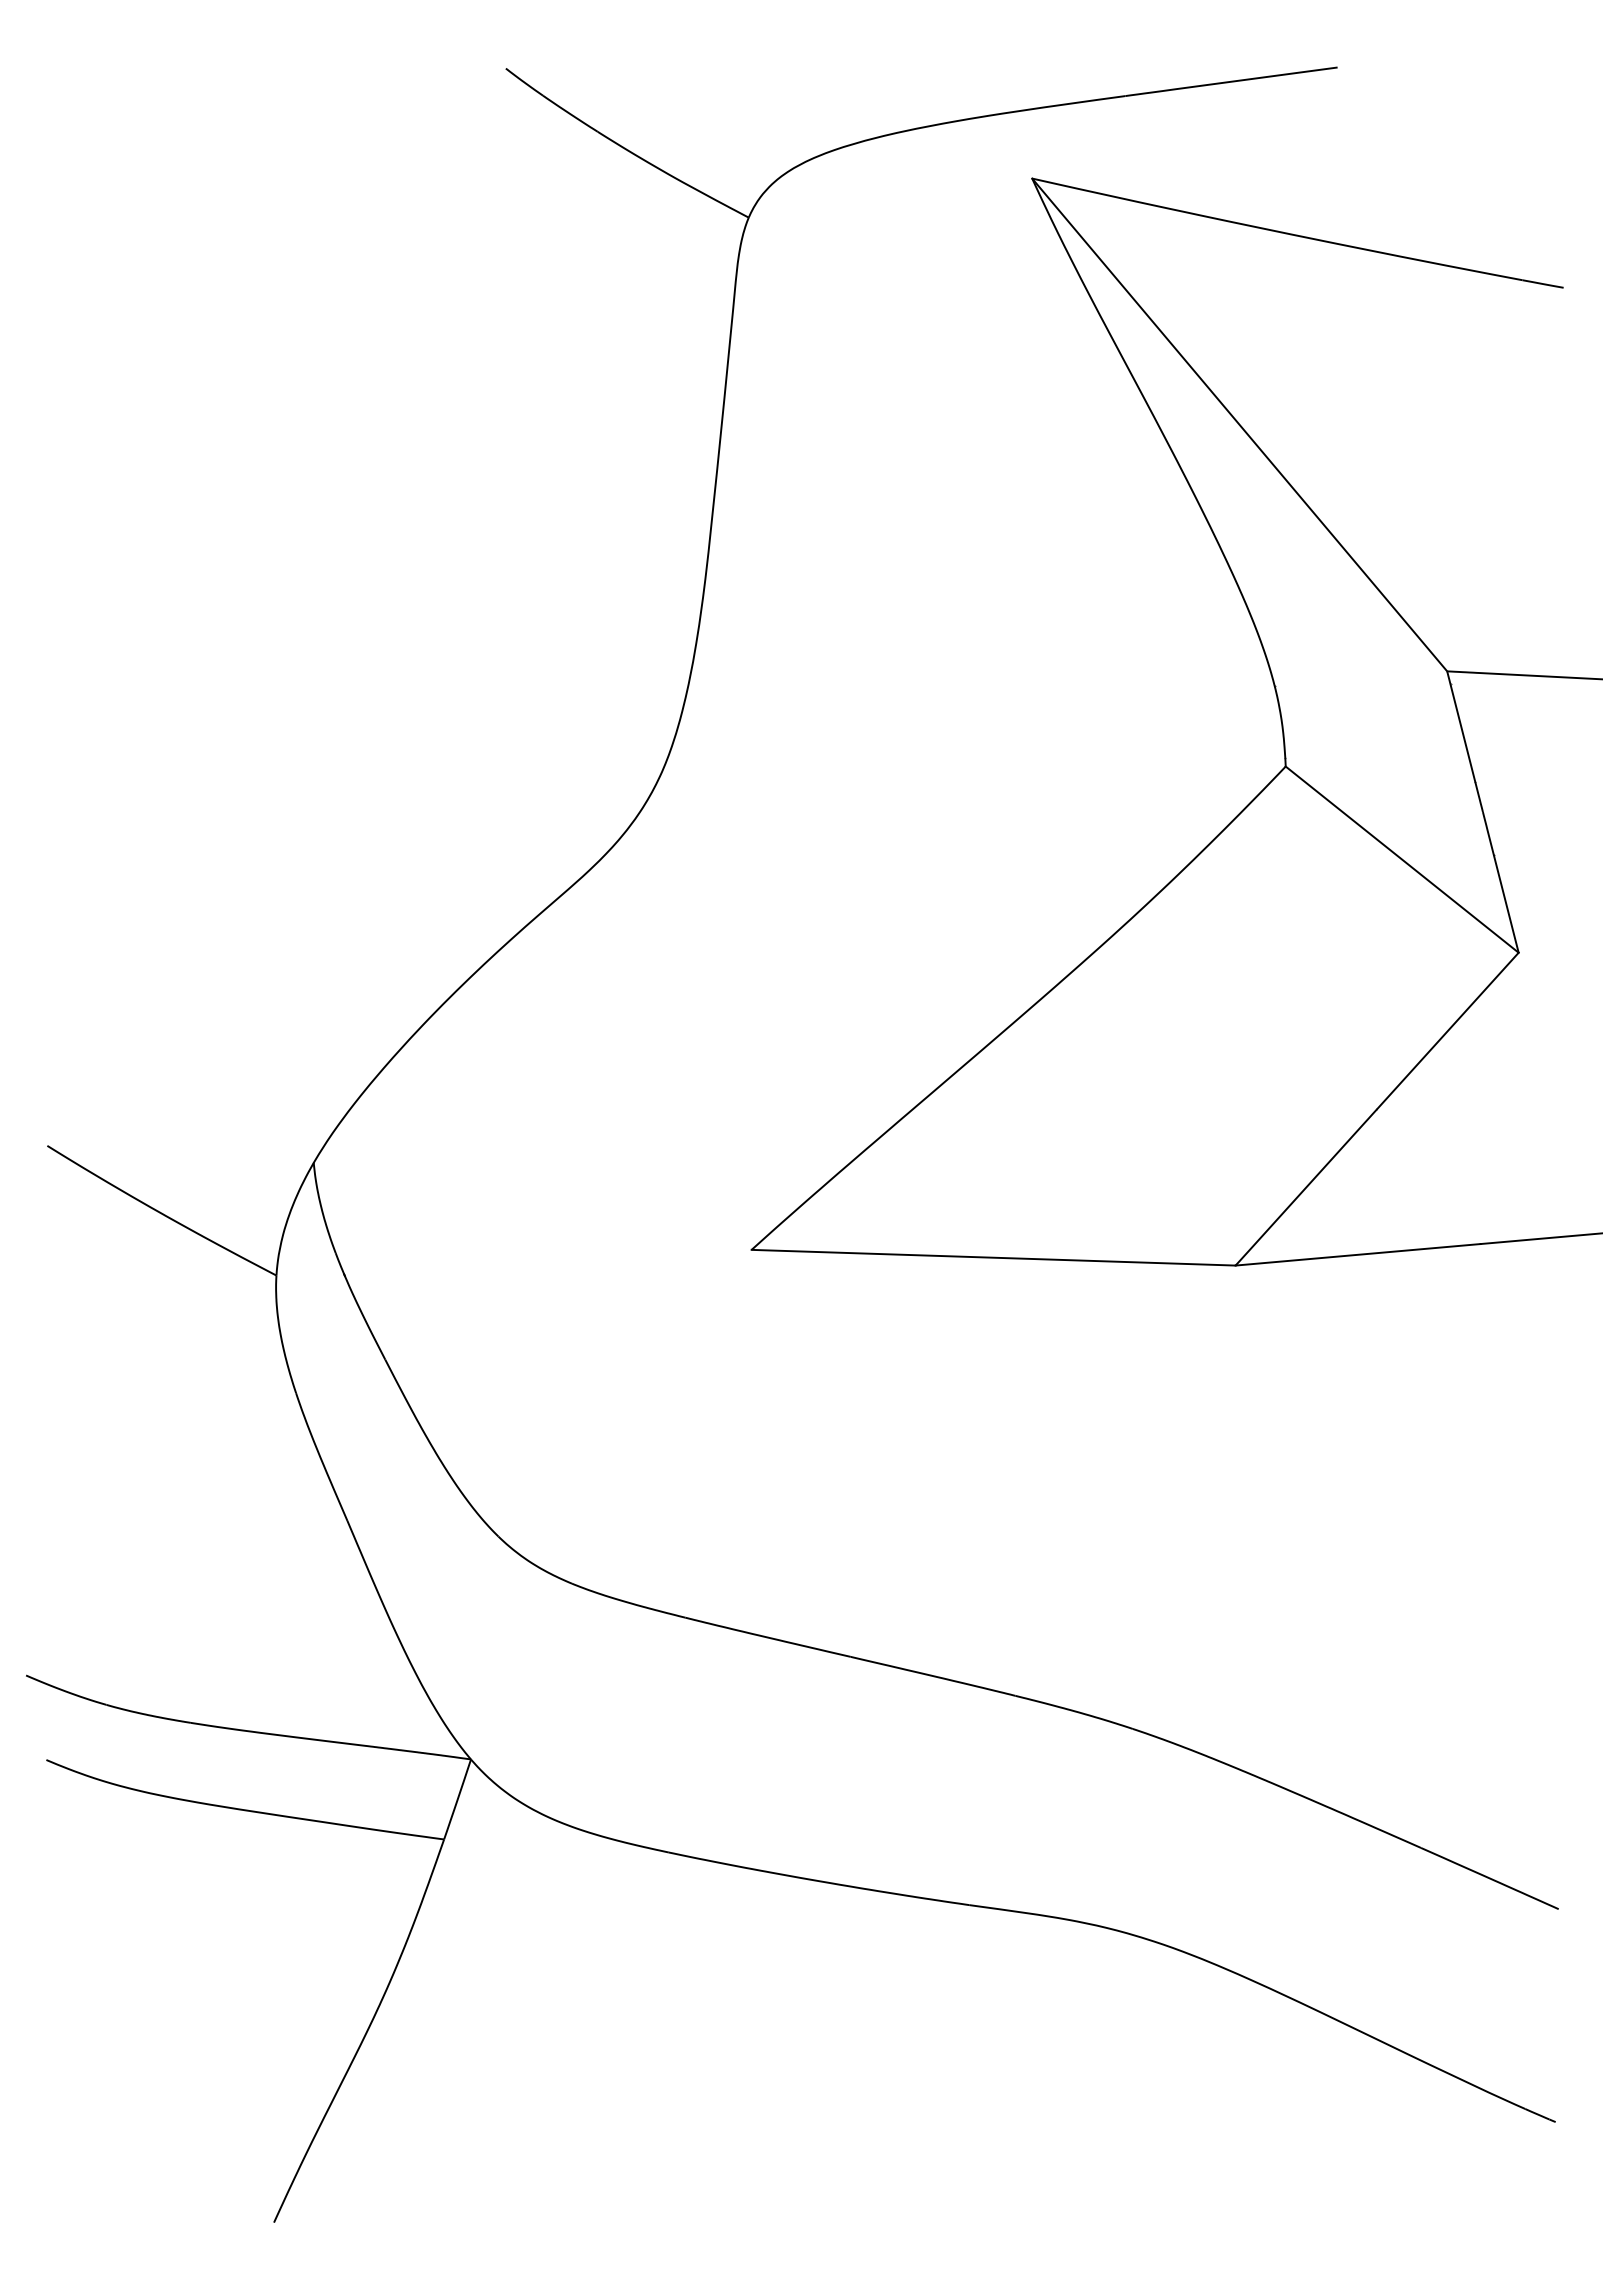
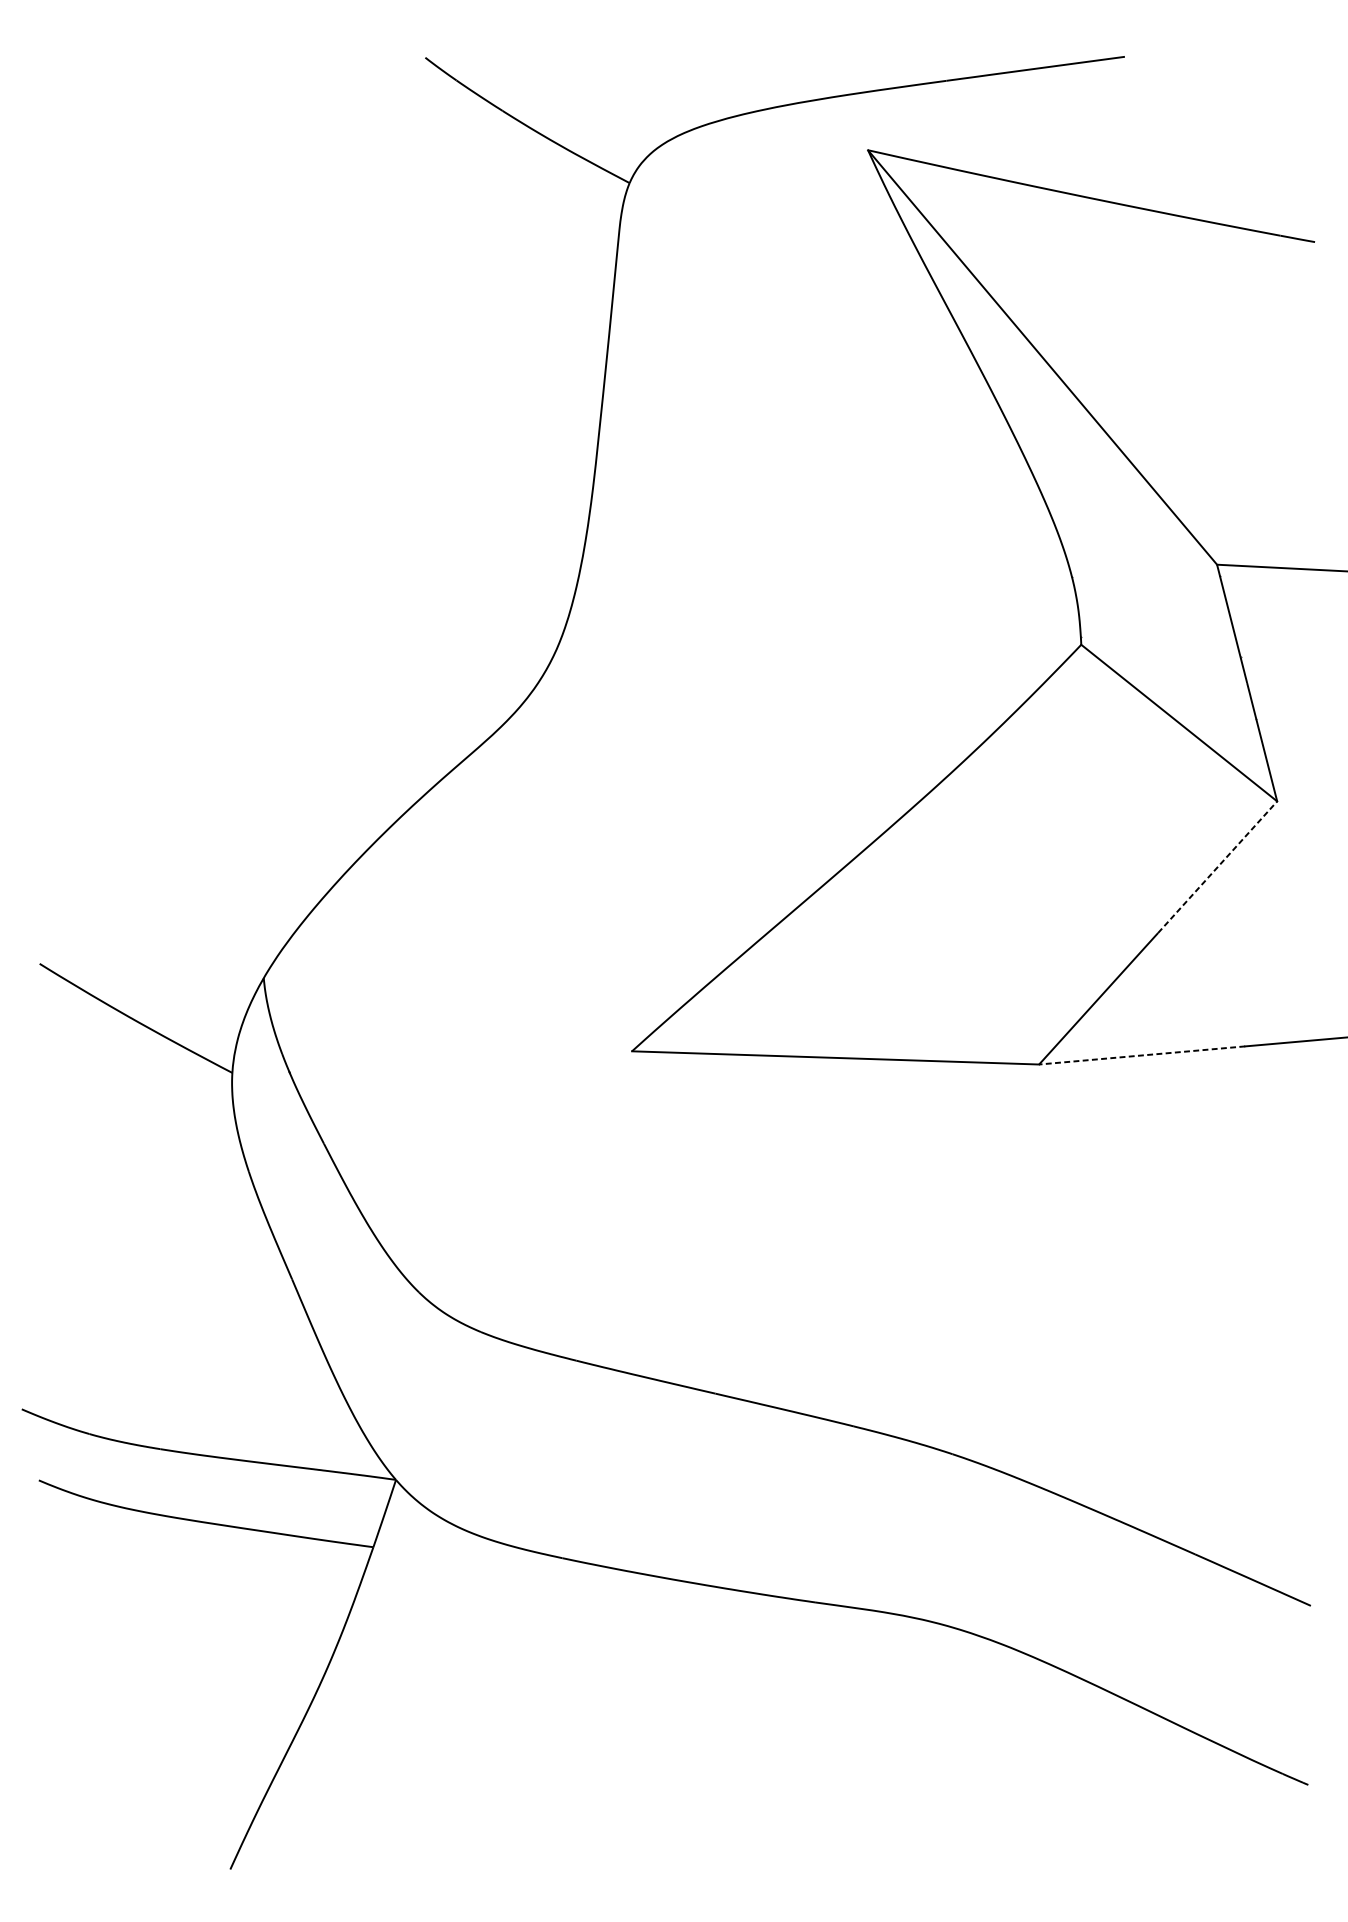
line: (1448, 1030) -> (1218, 866), solid -> dashed
line: (1357, 1254) -> (1141, 1055), solid -> dashed

